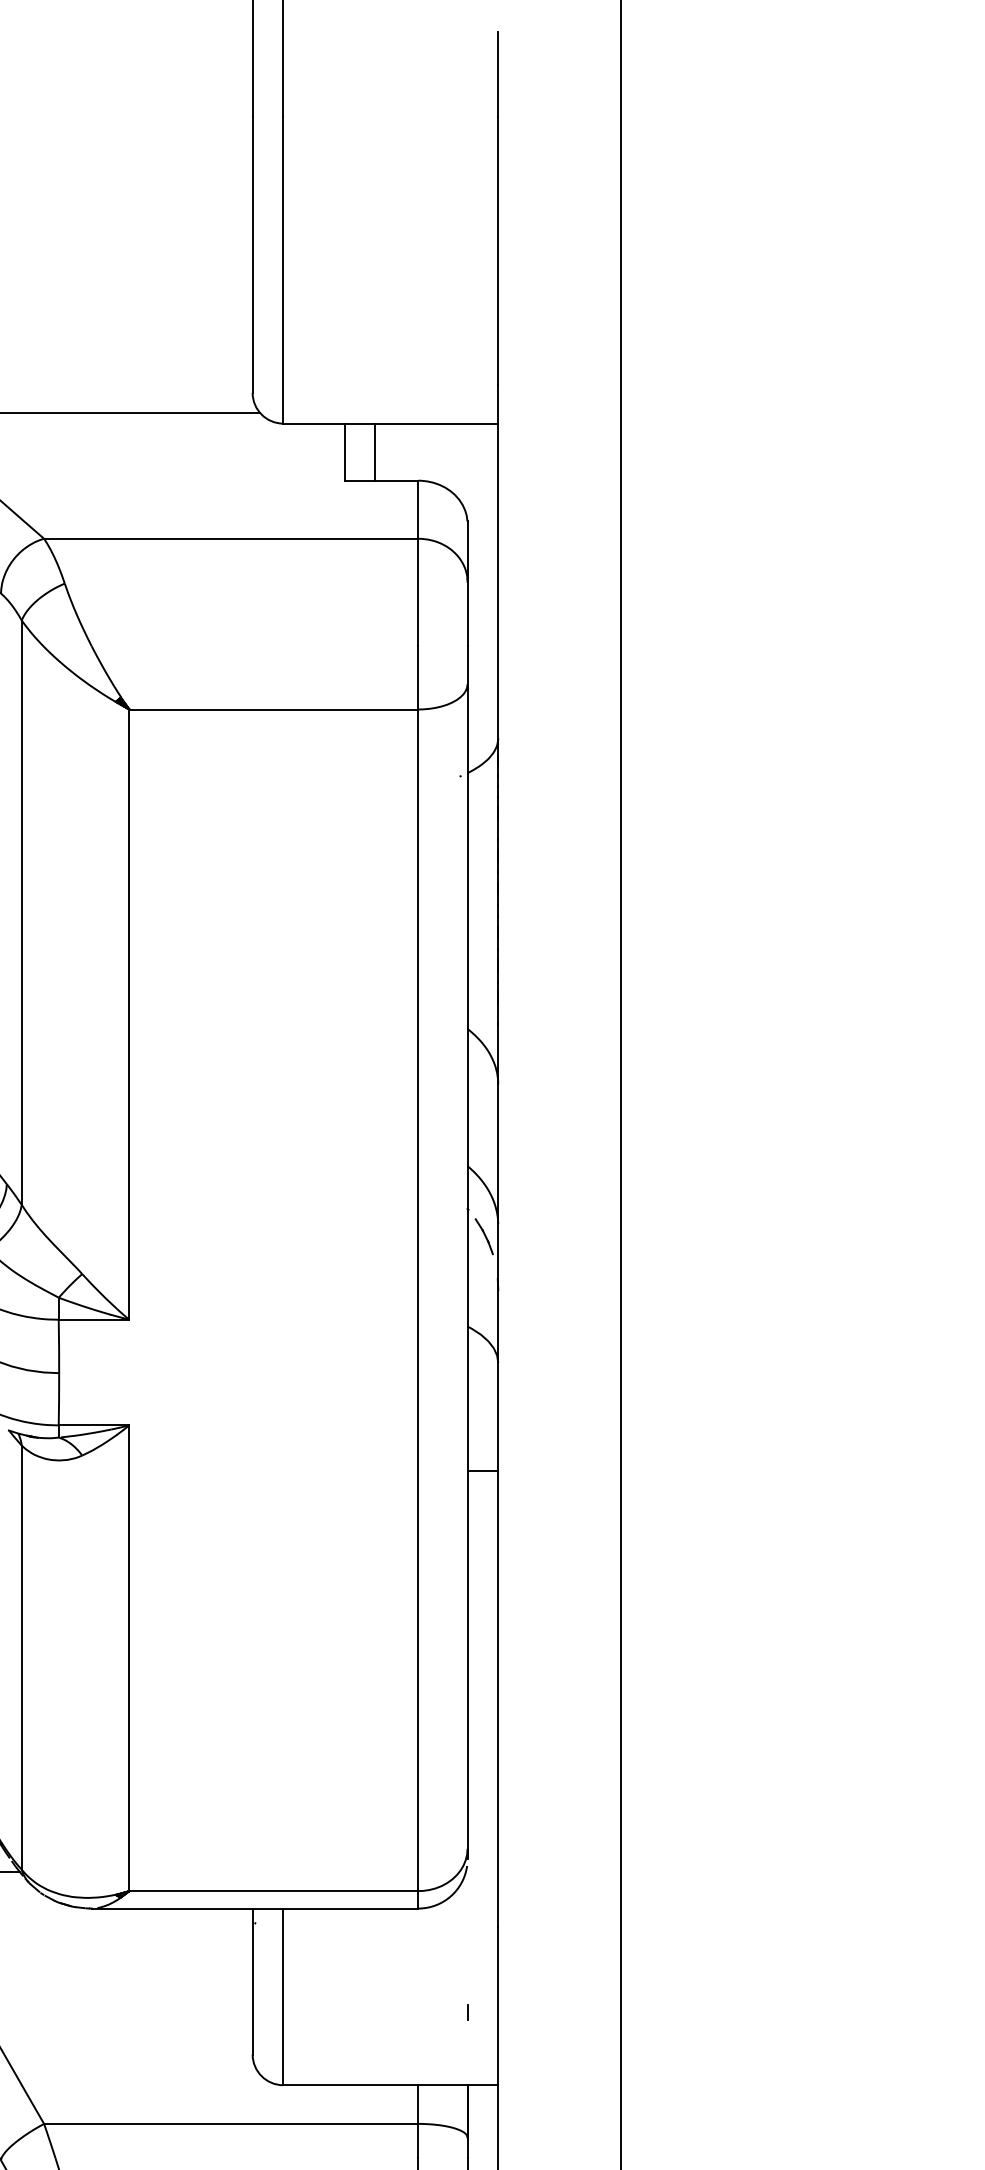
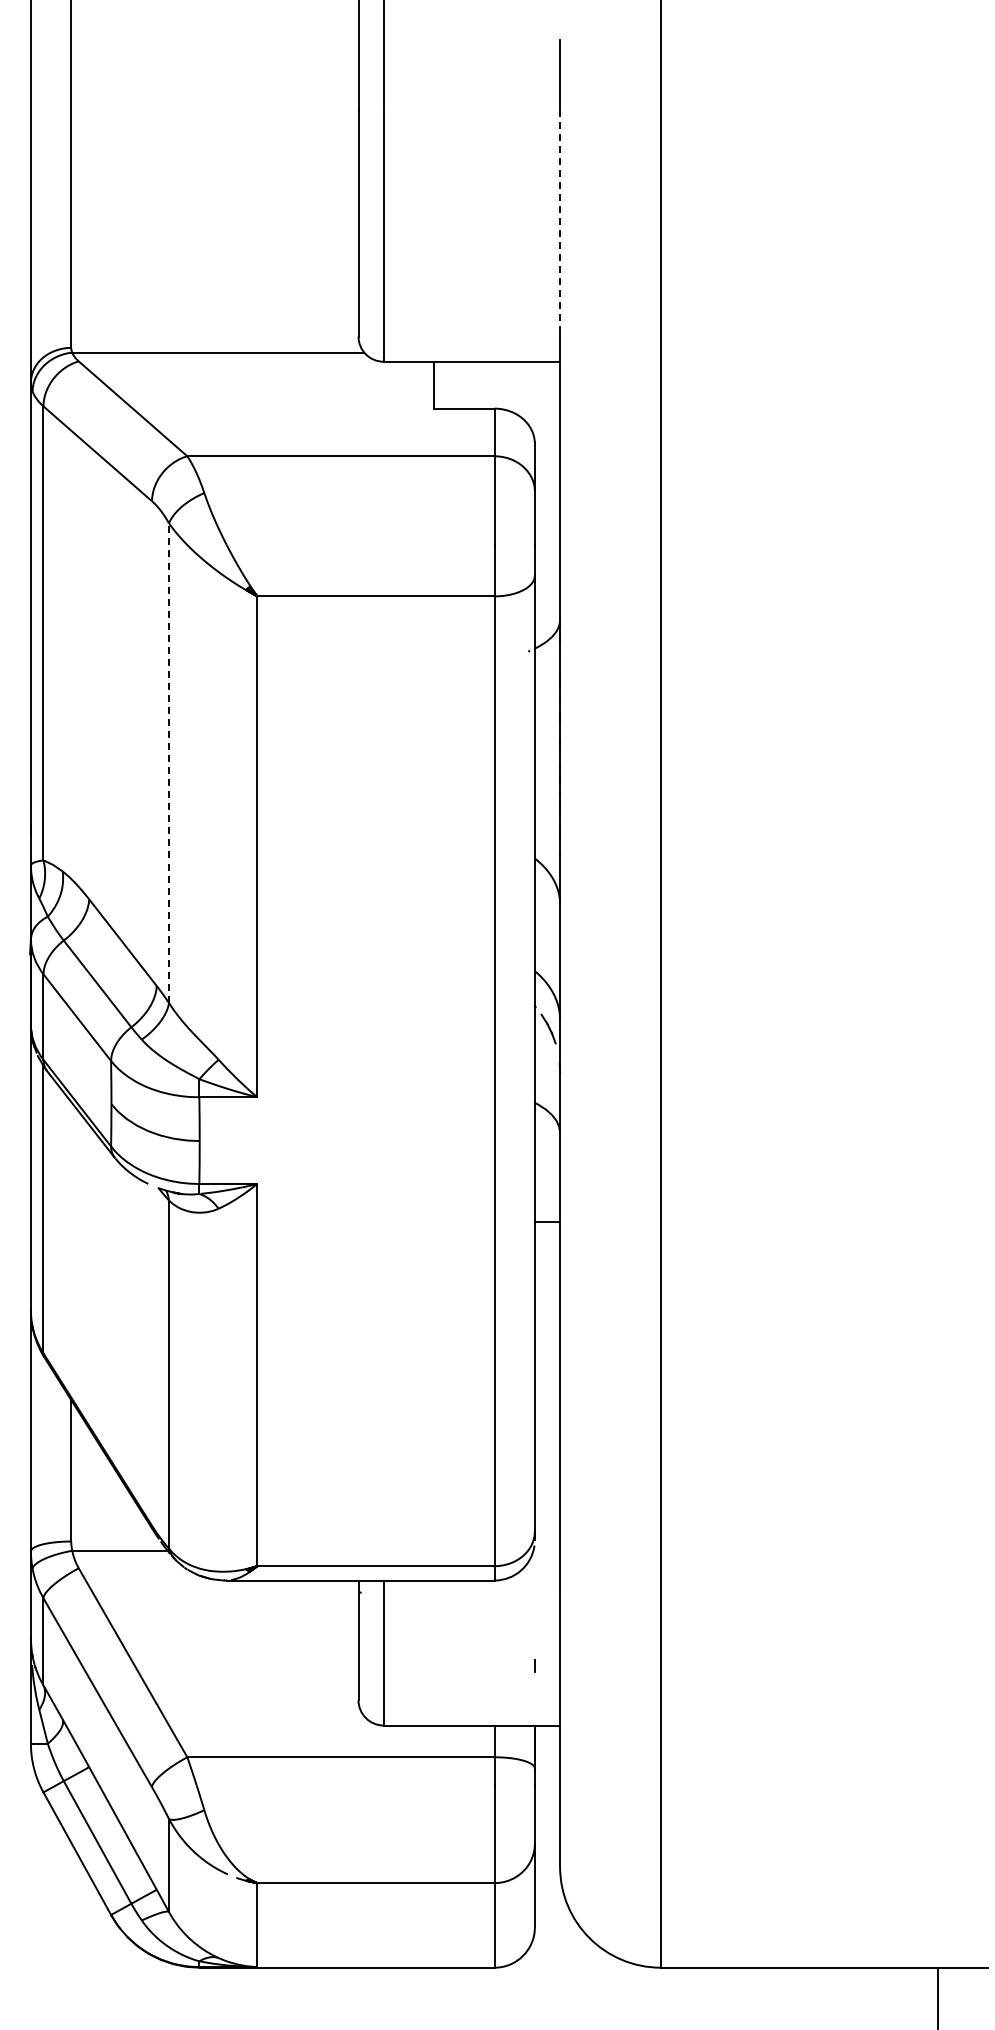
line: (498, 251) -> (560, 220), solid -> dashed
line: (375, 451) -> (459, 384), removed
line: (22, 913) -> (169, 763), solid -> dashed

